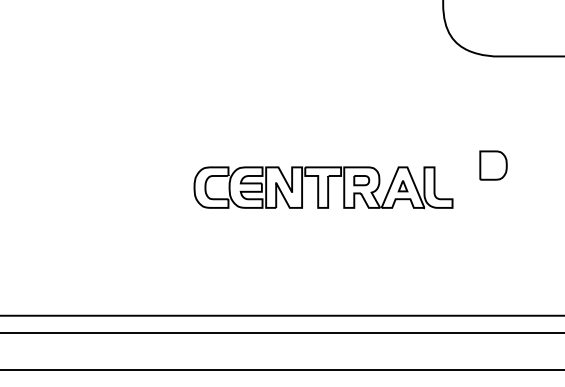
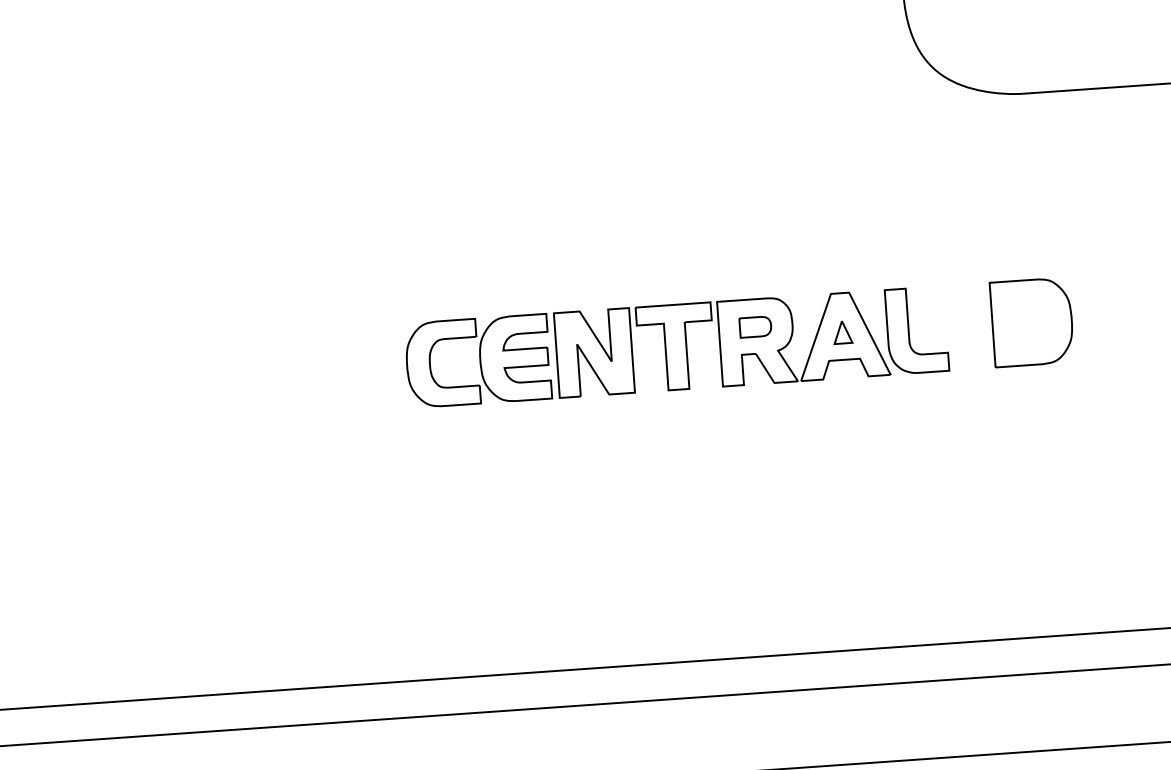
part: (493, 165) -> (1032, 322), size x1.43
part: (323, 187) -> (676, 346), moved

